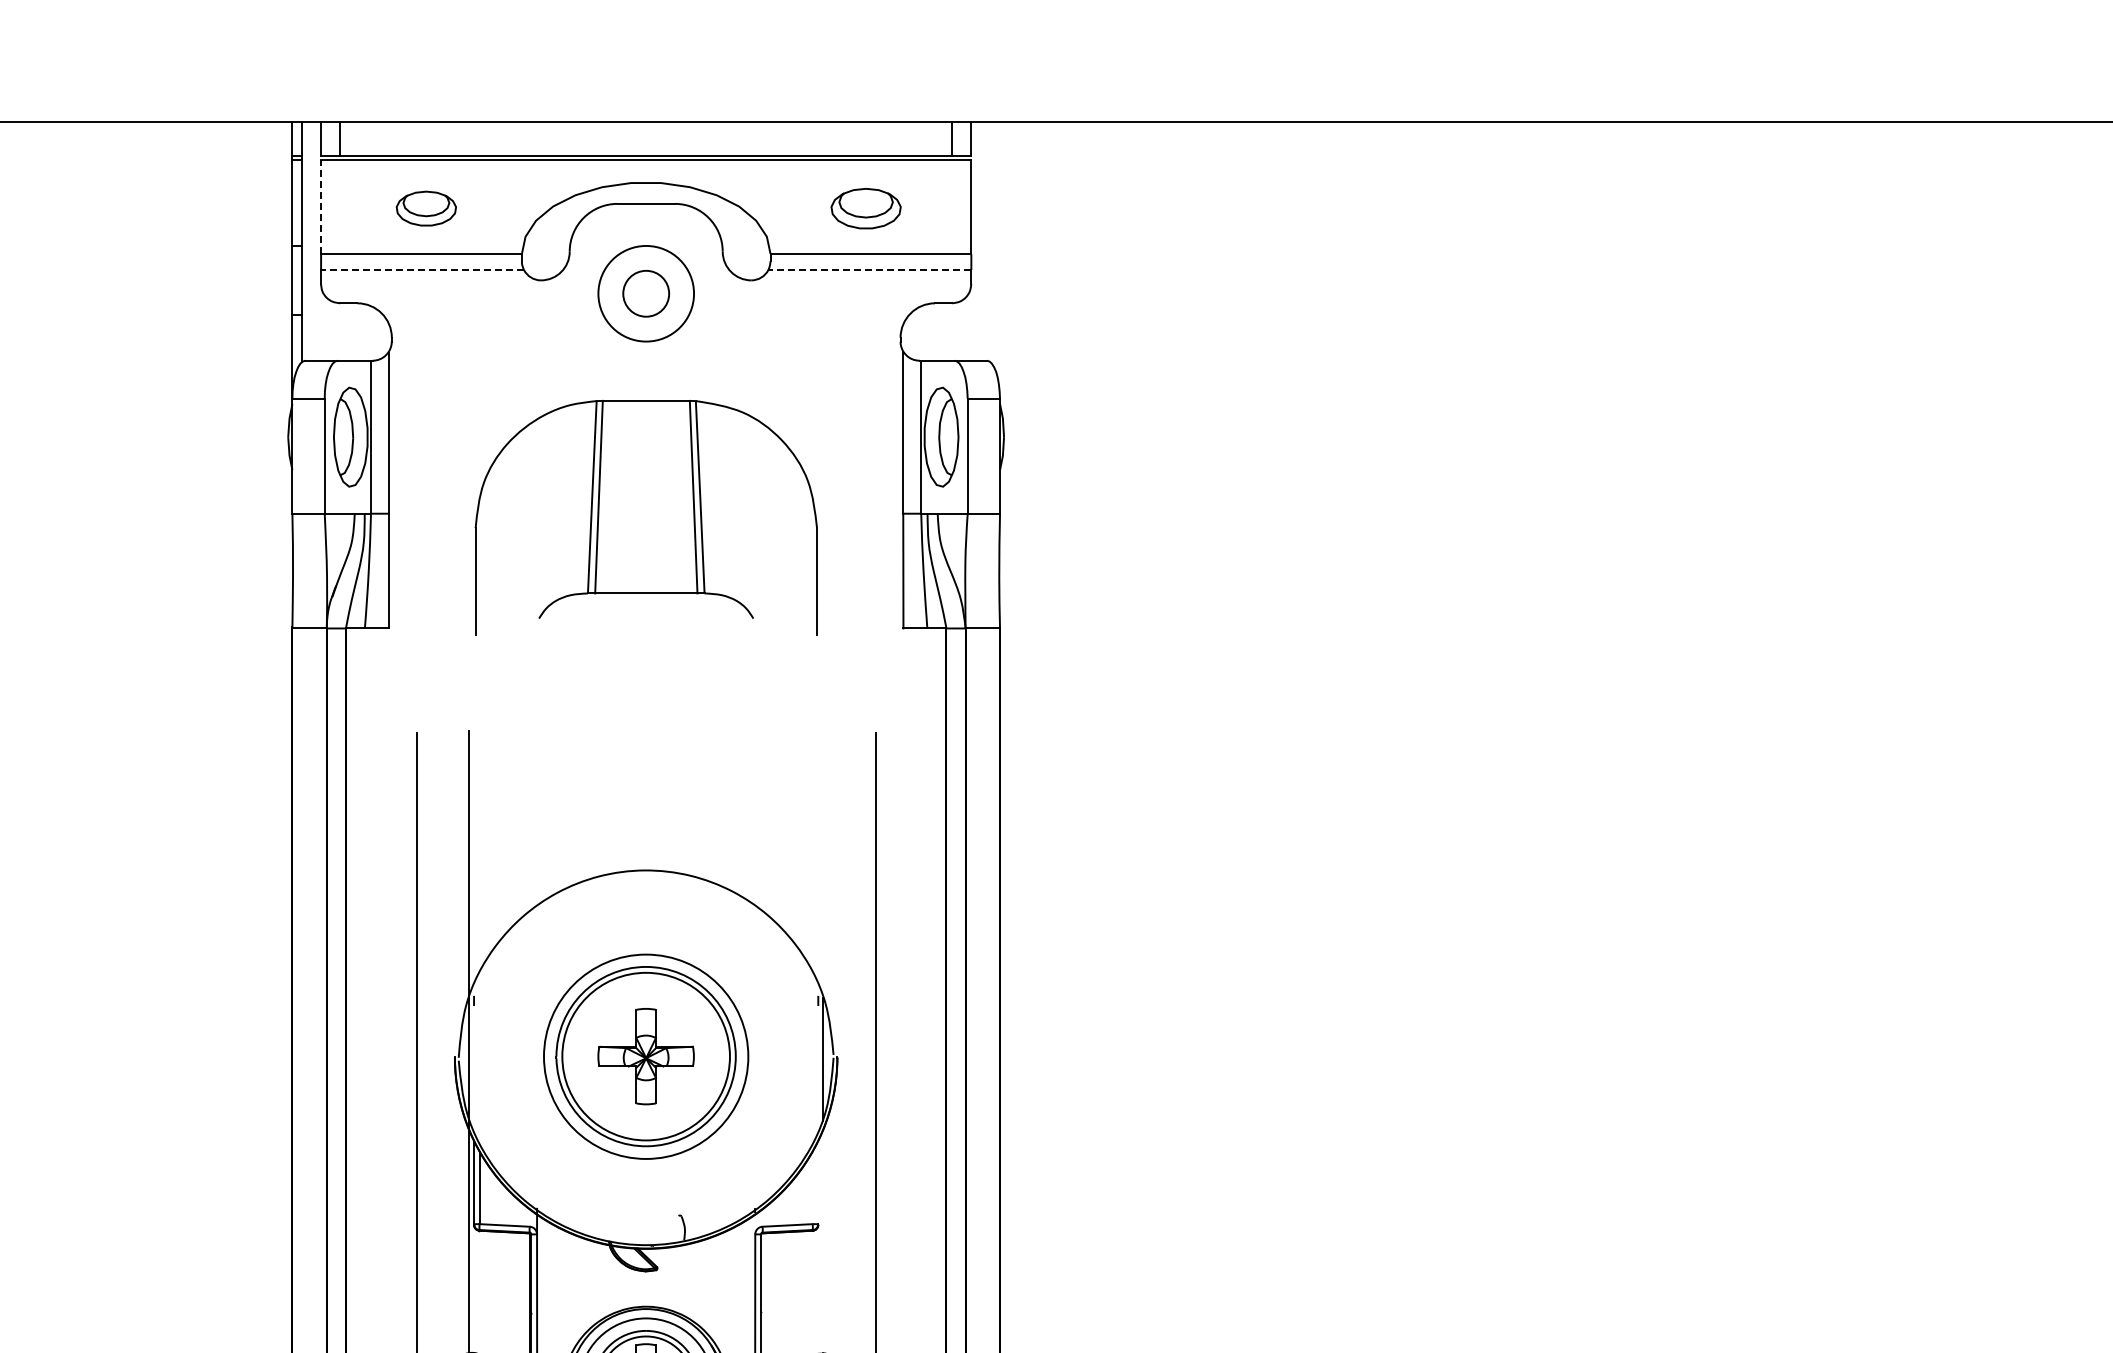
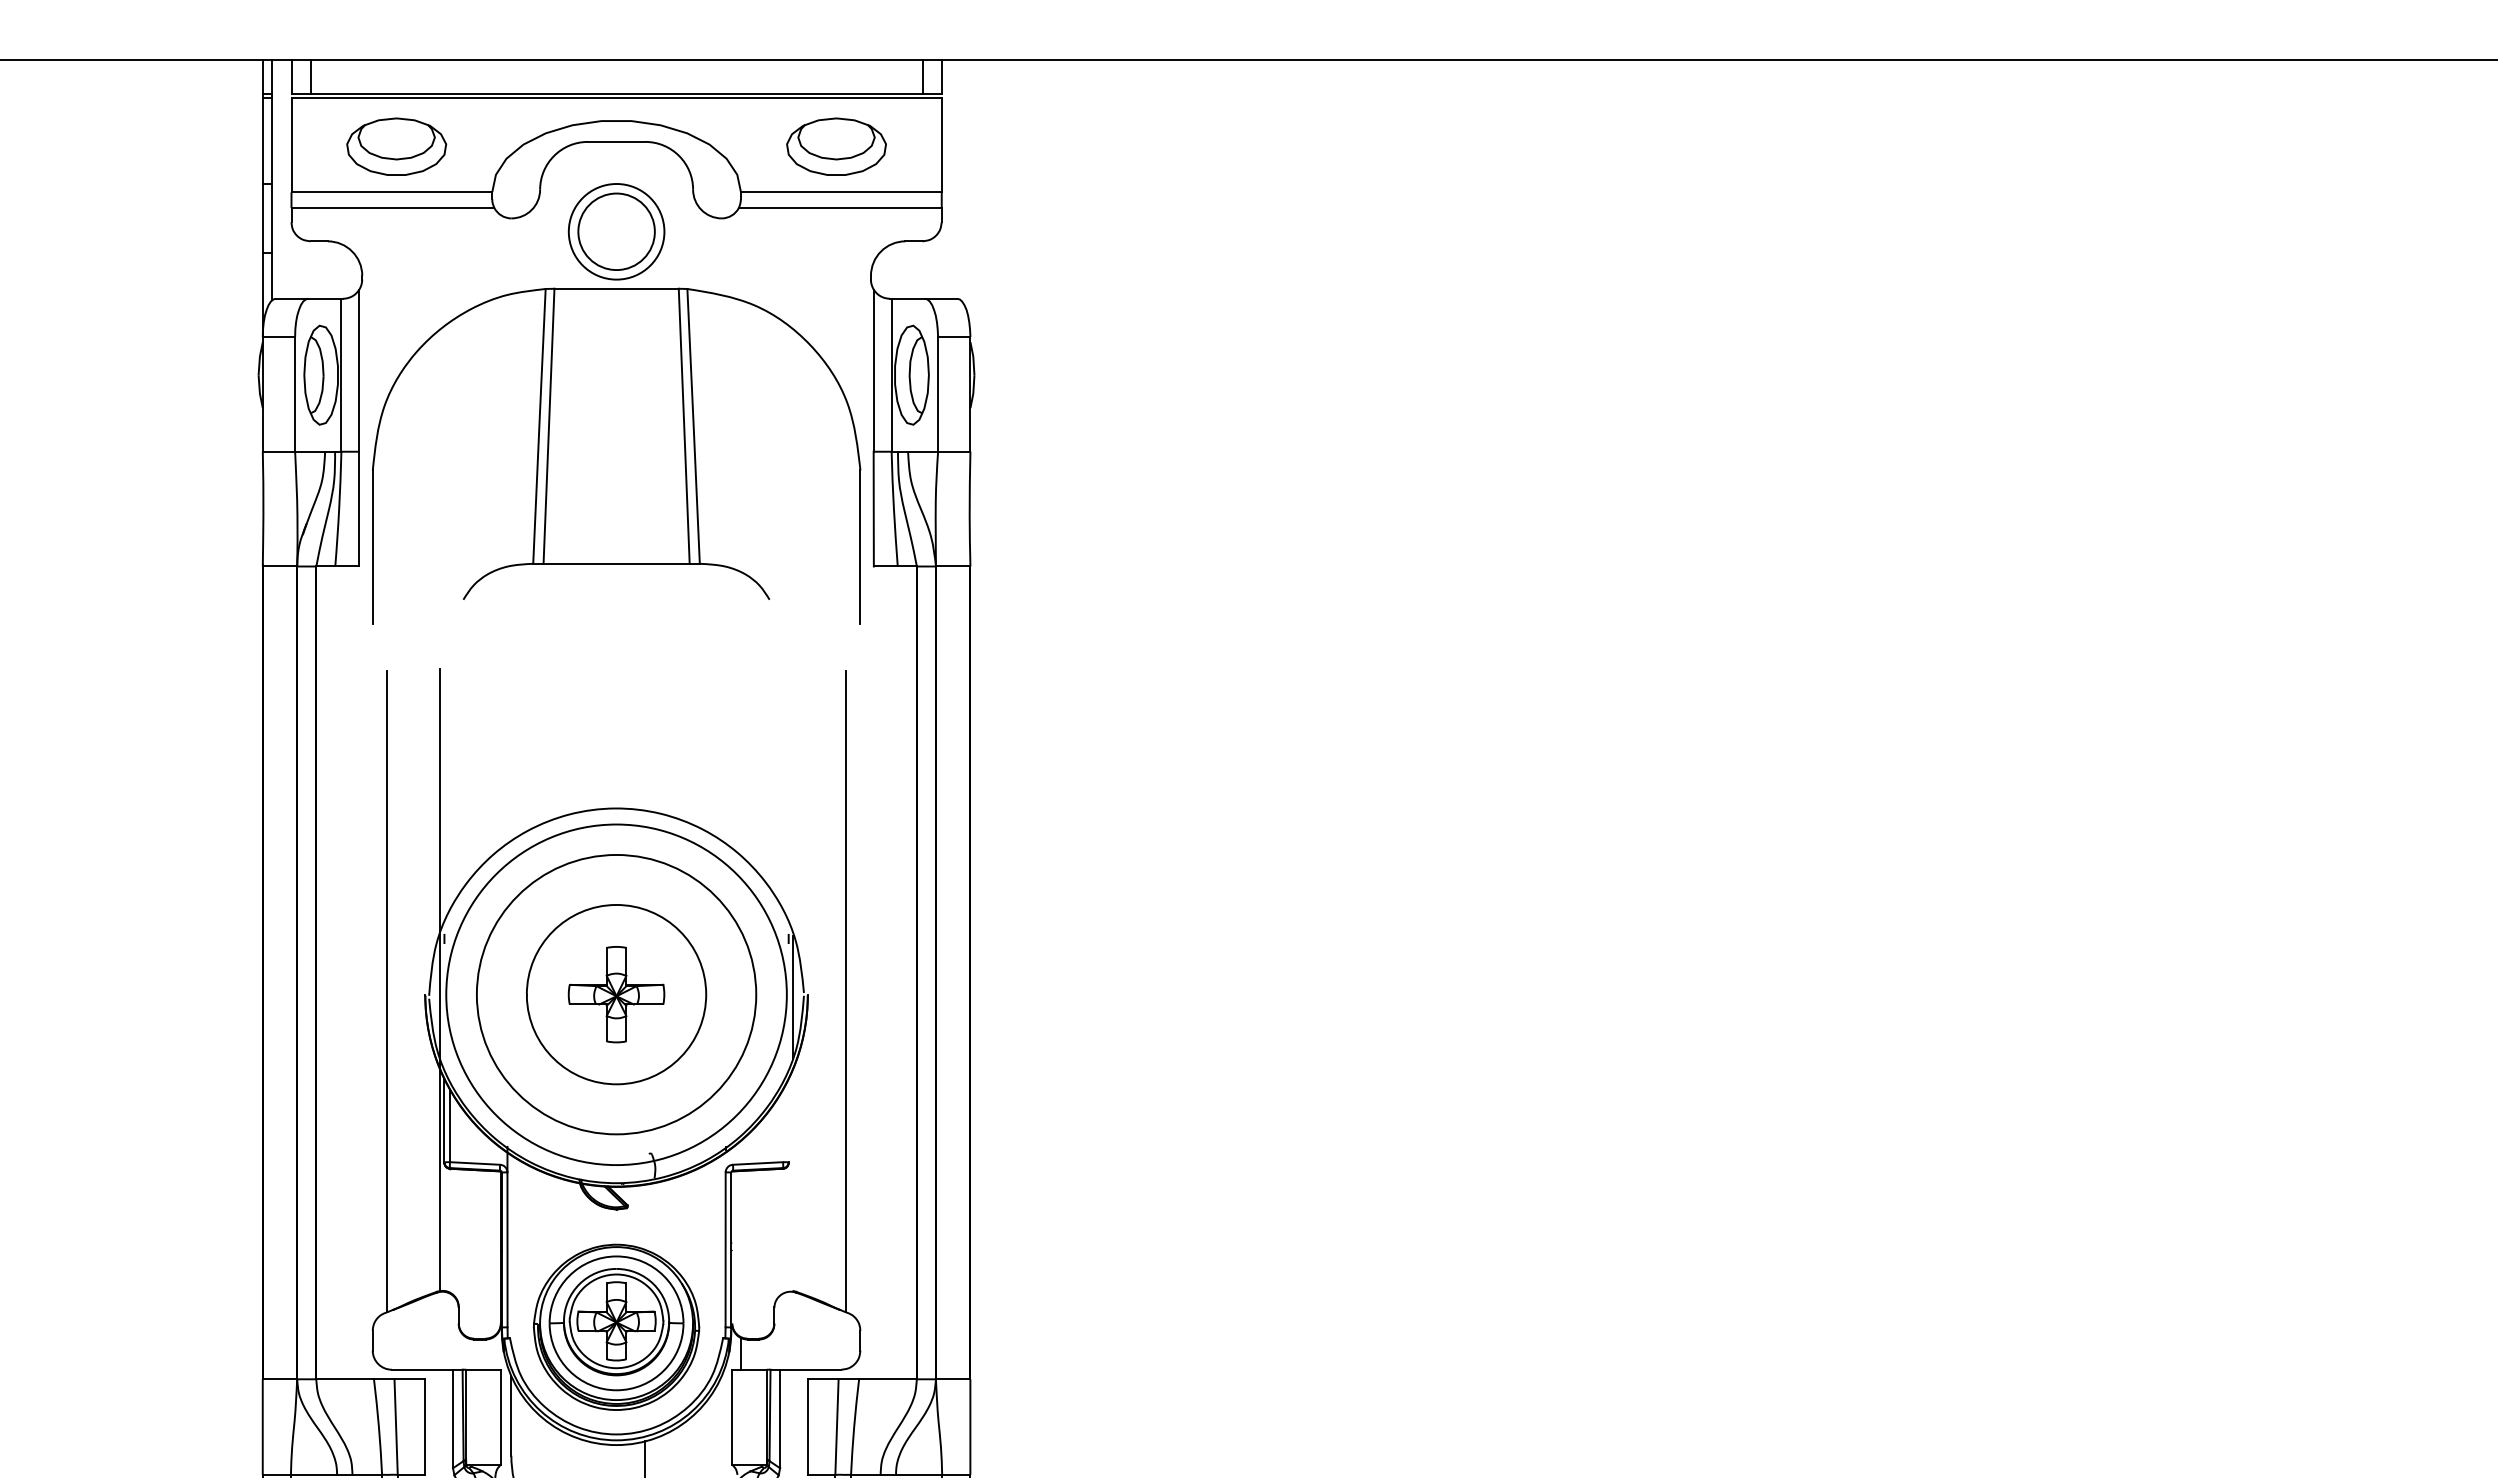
line: (321, 206) -> (291, 144), dashed -> solid
part: (426, 208) -> (396, 146), size x1.67
part: (866, 208) -> (836, 146), size x1.43
line: (422, 270) -> (392, 208), dashed -> solid
line: (869, 270) -> (839, 208), dashed -> solid
circle: (646, 293) -> (616, 231), size x1.67
part: (646, 517) -> (616, 455), size x1.43
circle: (646, 1056) -> (616, 994), size x1.67
circle: (646, 1056) -> (616, 994), size x1.67

